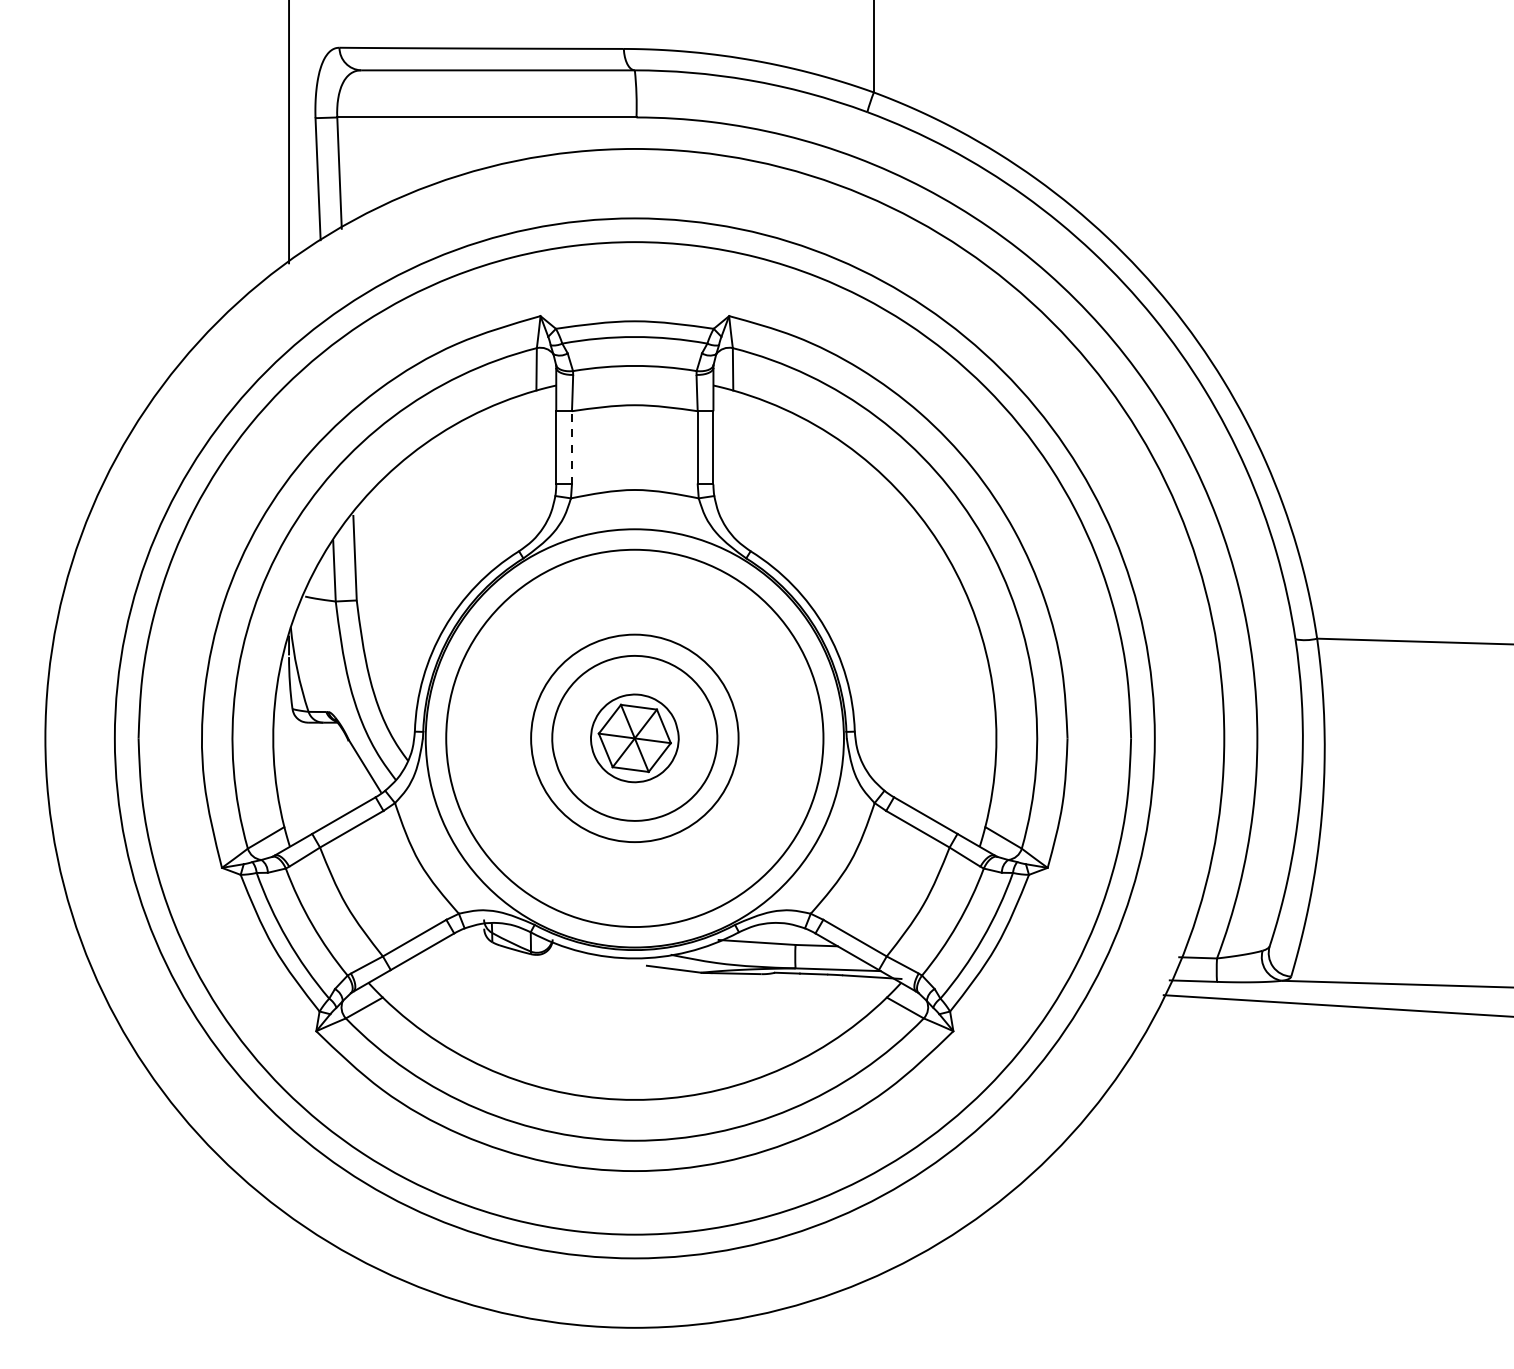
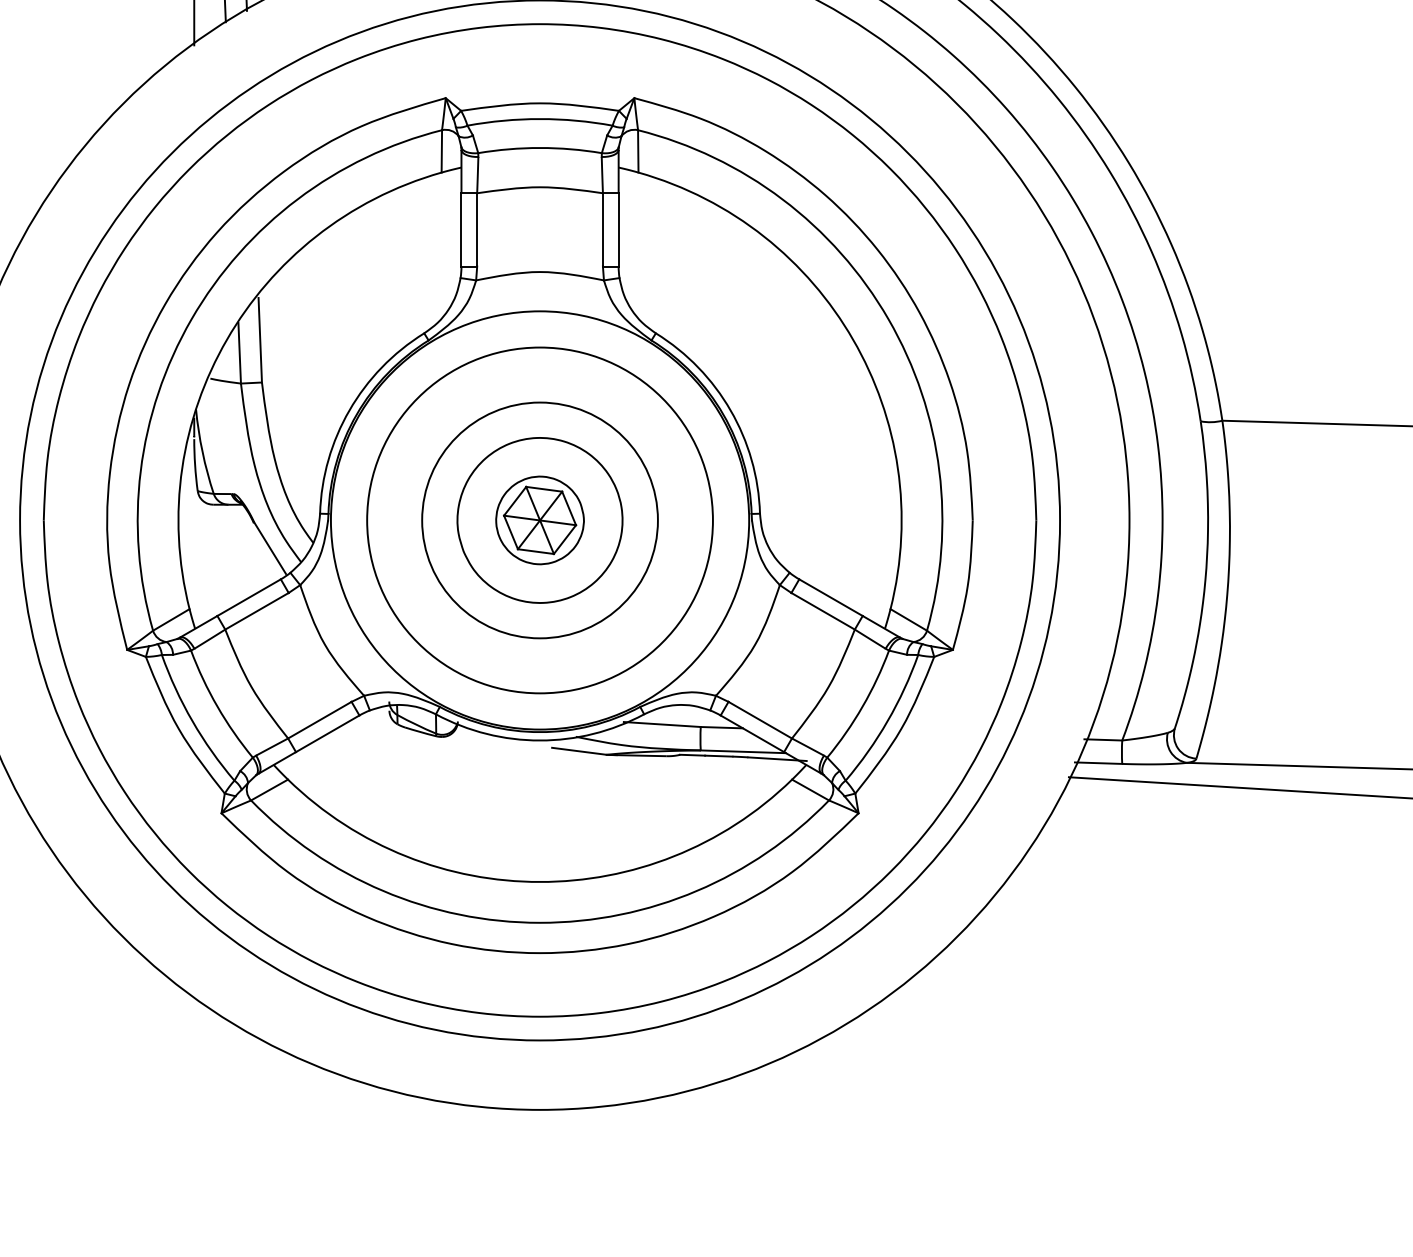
line: (571, 447) -> (476, 229), dashed -> solid
circle: (634, 738) -> (539, 520), size x0.62
circle: (634, 738) -> (539, 520), size x1.67

